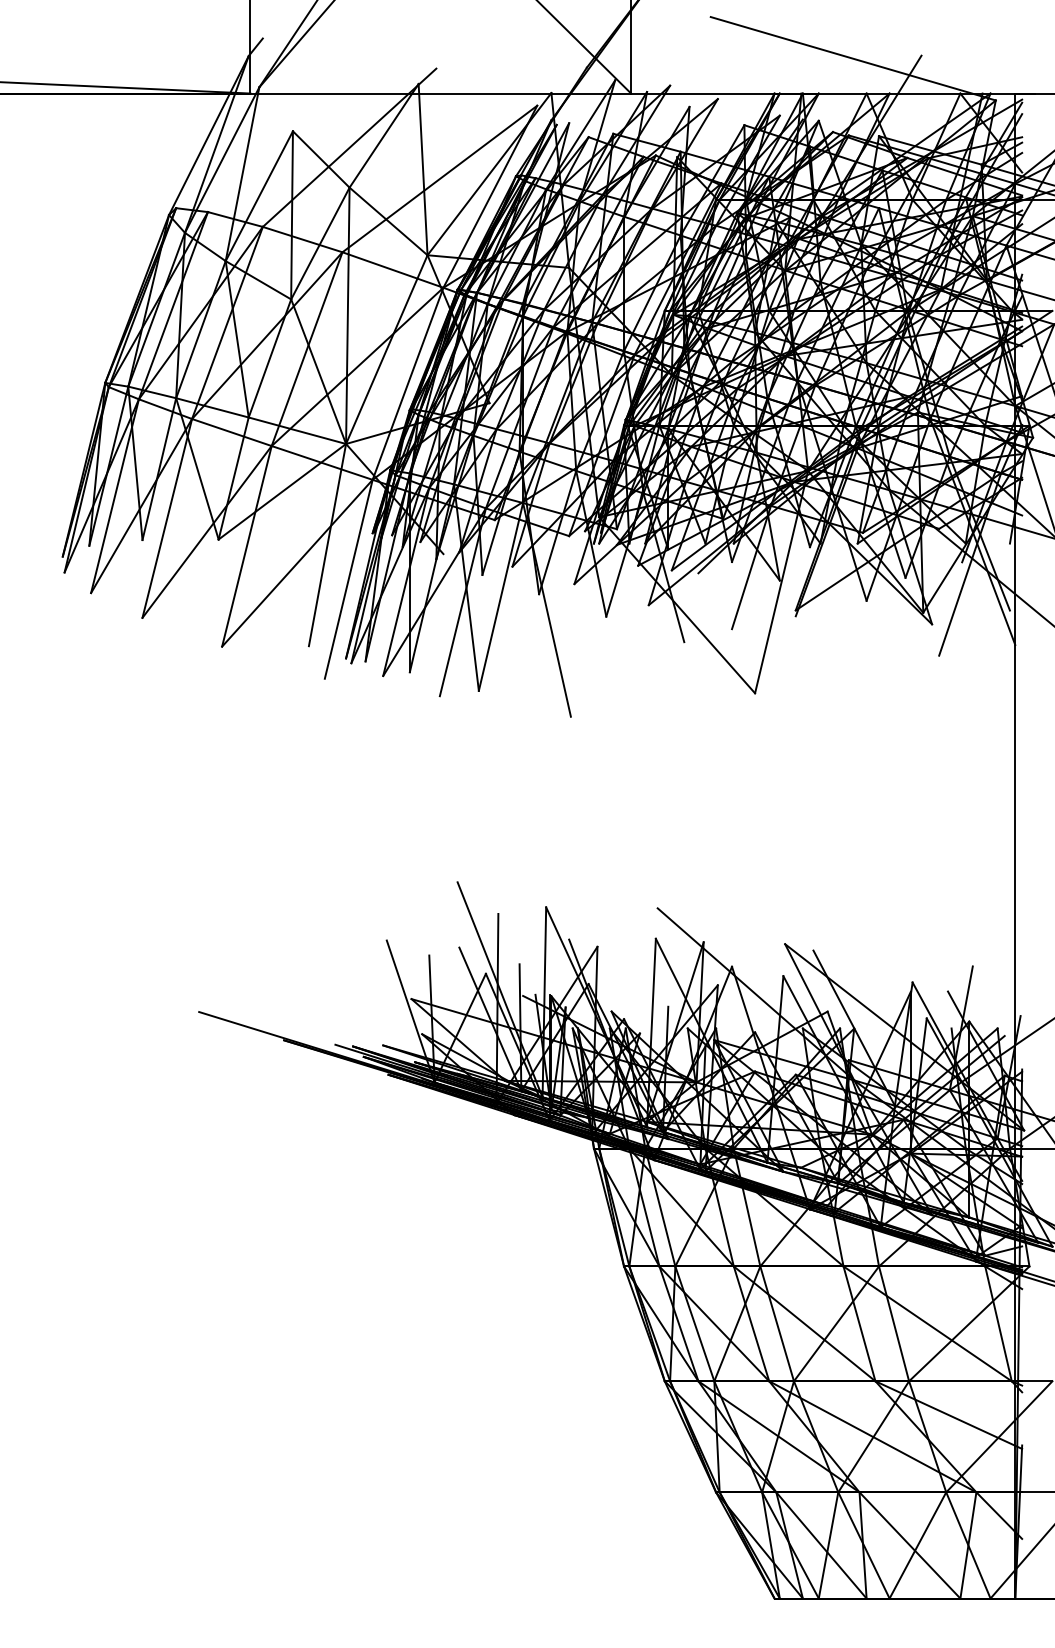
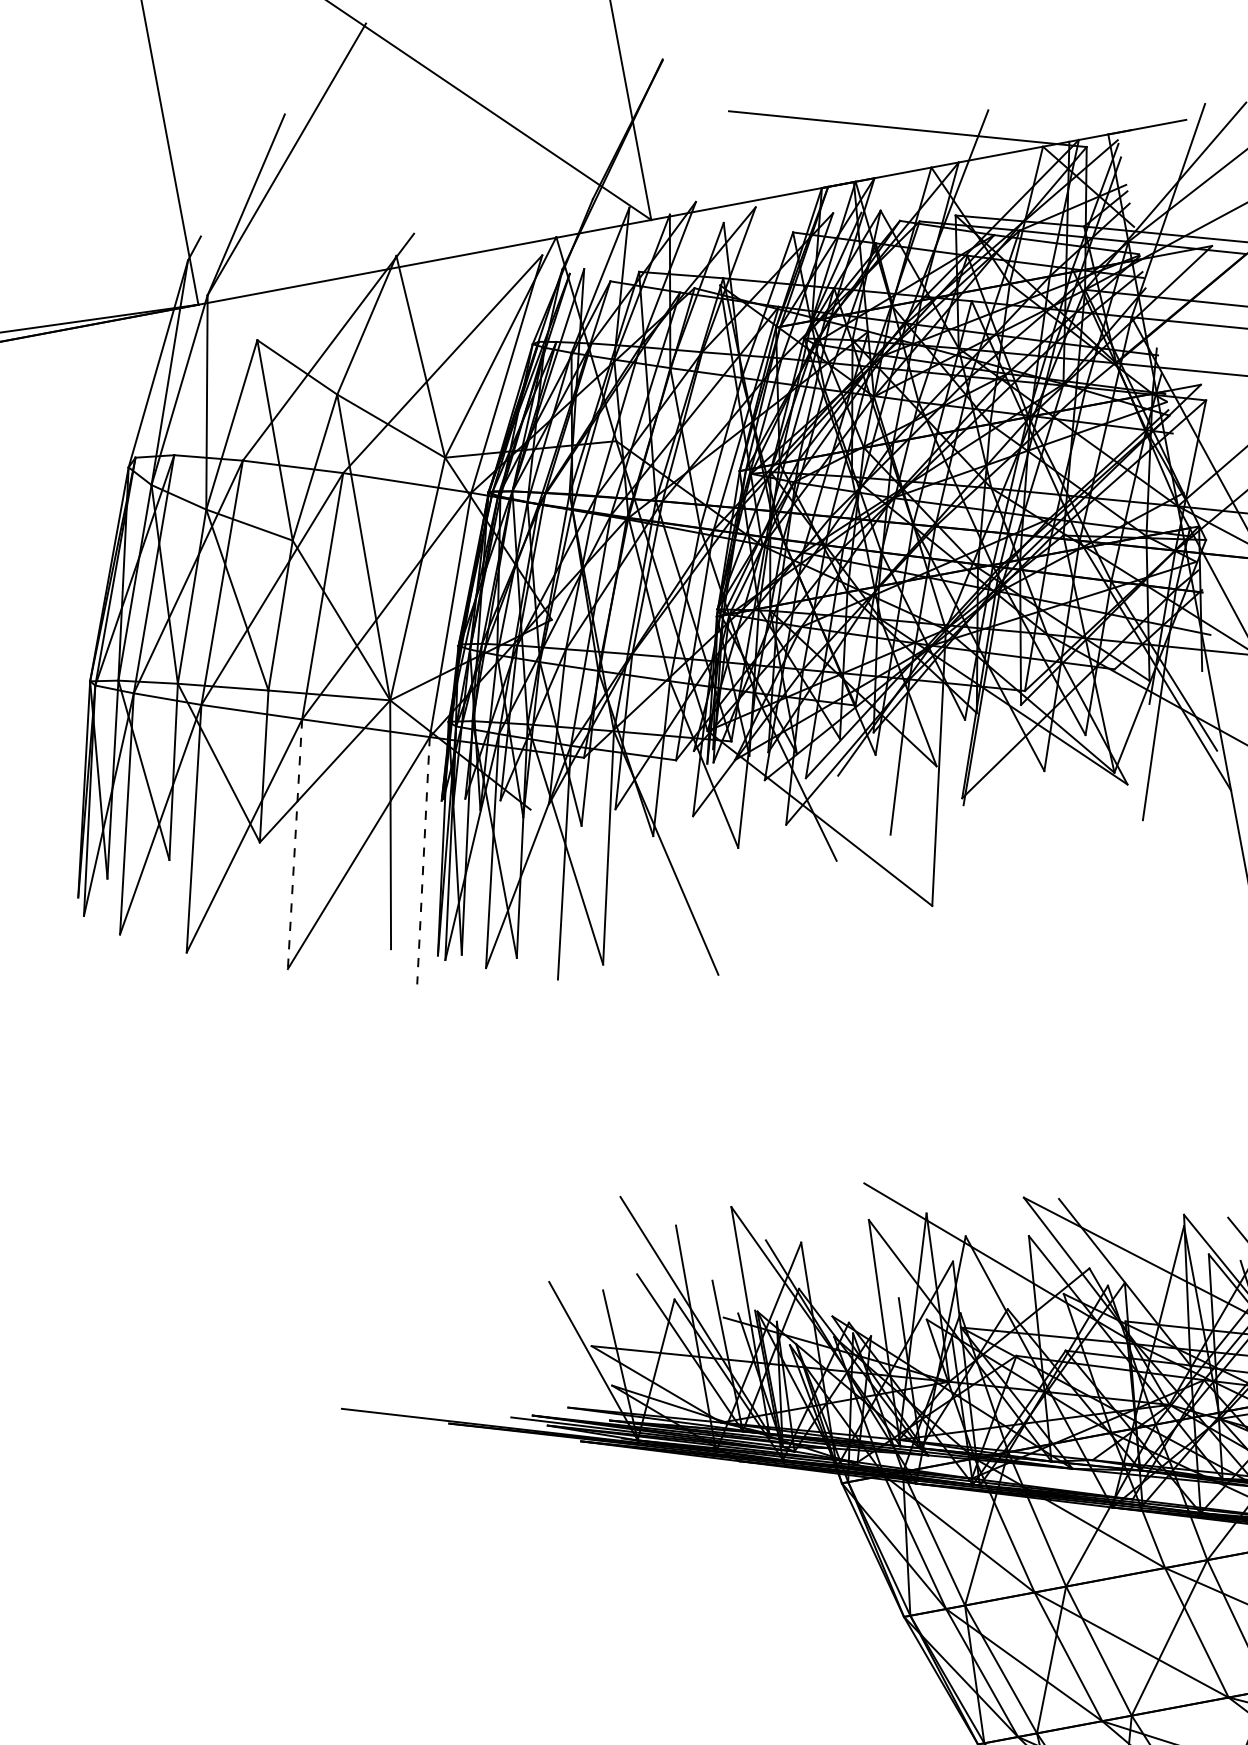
line: (246, 546) -> (294, 844), solid -> dashed
line: (348, 579) -> (423, 861), solid -> dashed

